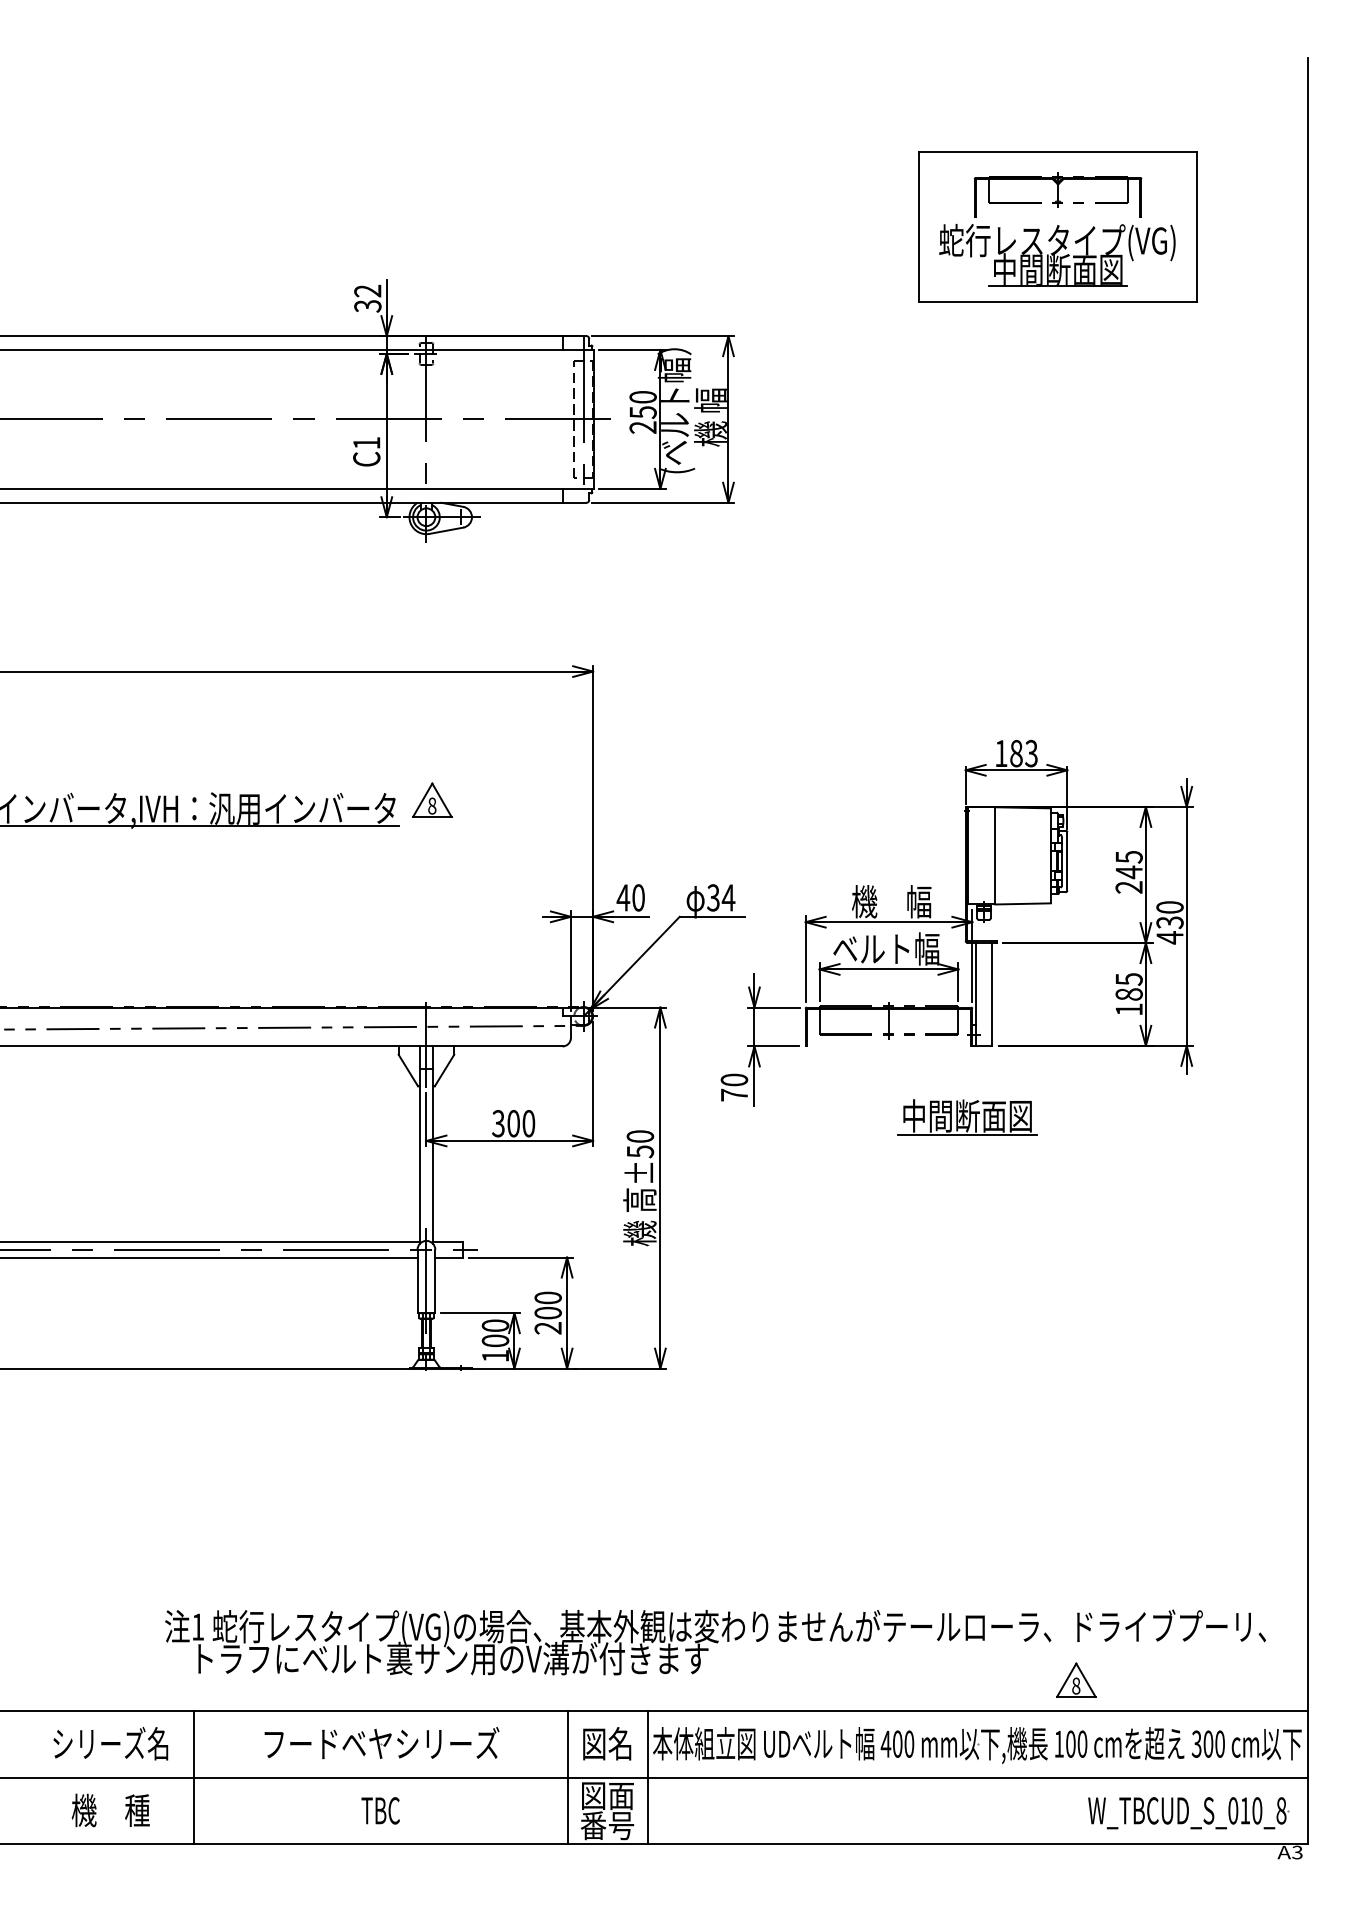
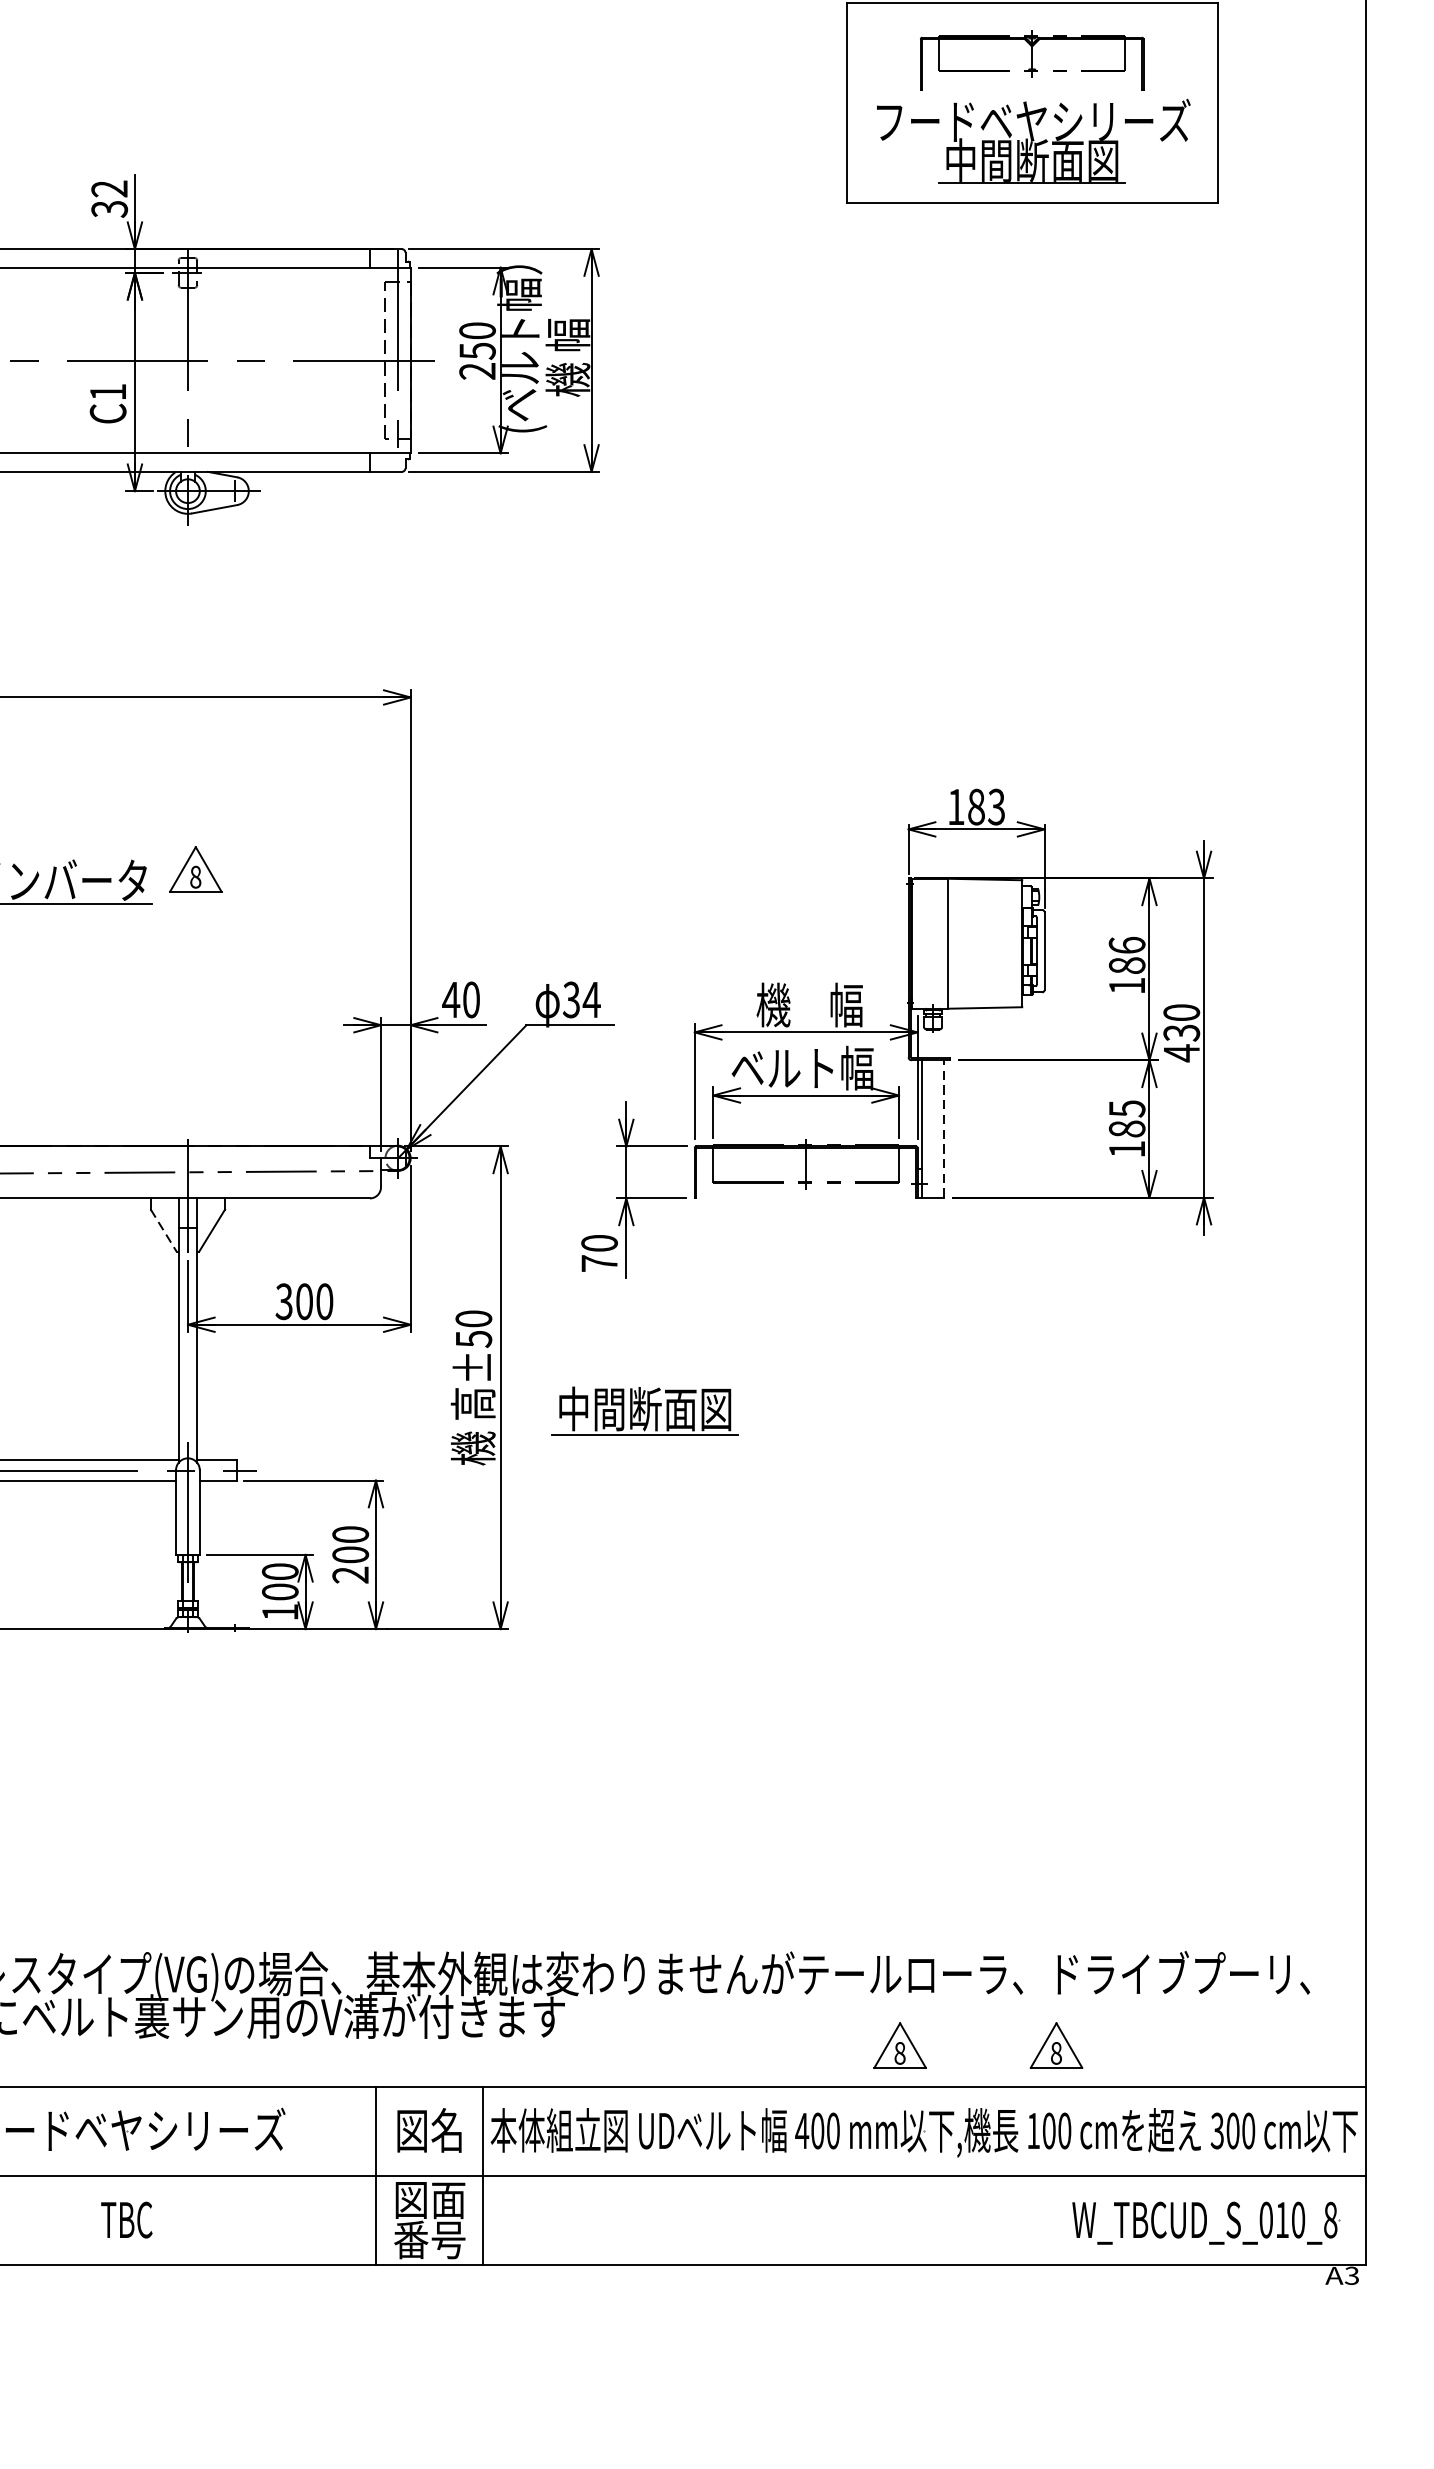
text: (1057, 242) -> (1031, 123), 蛇行レスタイプ(VG) -> フードベヤシリーズ
text: (1128, 871) -> (1126, 964), 245 -> 186
line: (992, 993) -> (944, 1127), solid -> dashed
line: (408, 1070) -> (163, 1230), solid -> dashed
part: (967, 1117) -> (645, 1411), moved
part: (959, 1679) -> (900, 2044), added

